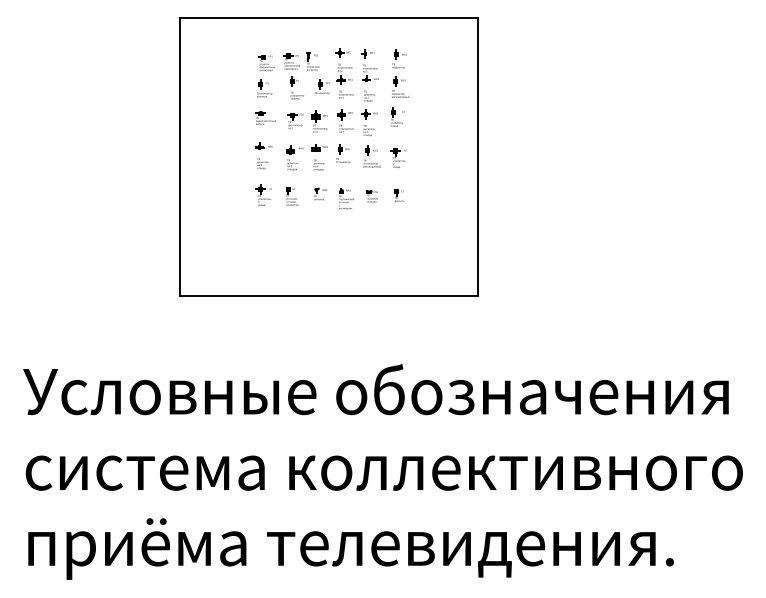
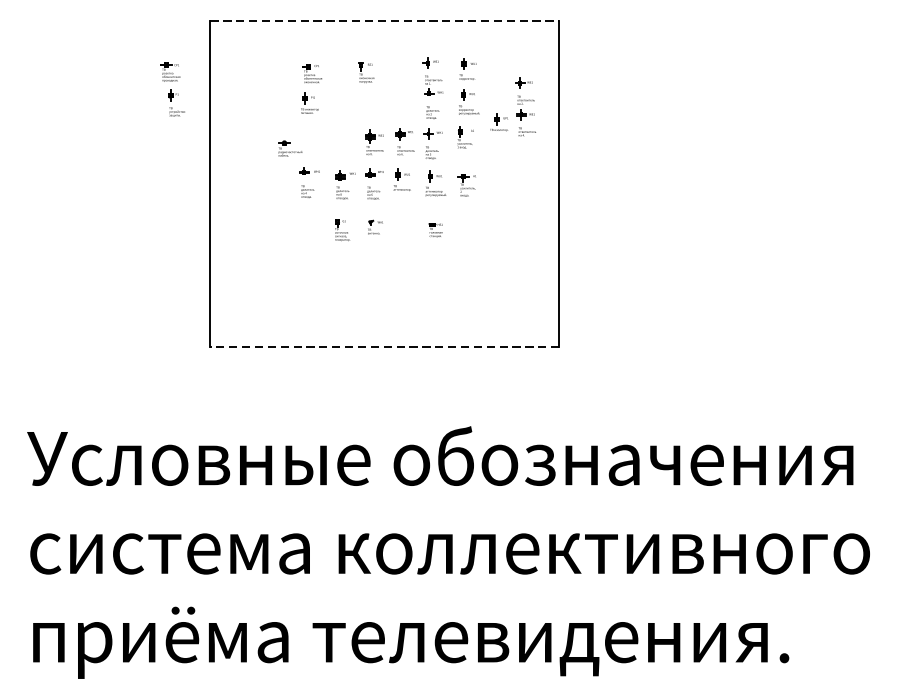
line: (328, 18) -> (384, 21), solid -> dashed
part: (334, 73) -> (513, 107), moved
part: (293, 76) -> (172, 89), moved
part: (265, 117) -> (289, 148), moved
part: (295, 120) -> (346, 140), removed
part: (263, 194) -> (308, 227), removed
part: (398, 195) -> (466, 228), removed
part: (346, 198) -> (405, 232), removed
line: (328, 296) -> (384, 347), solid -> dashed

